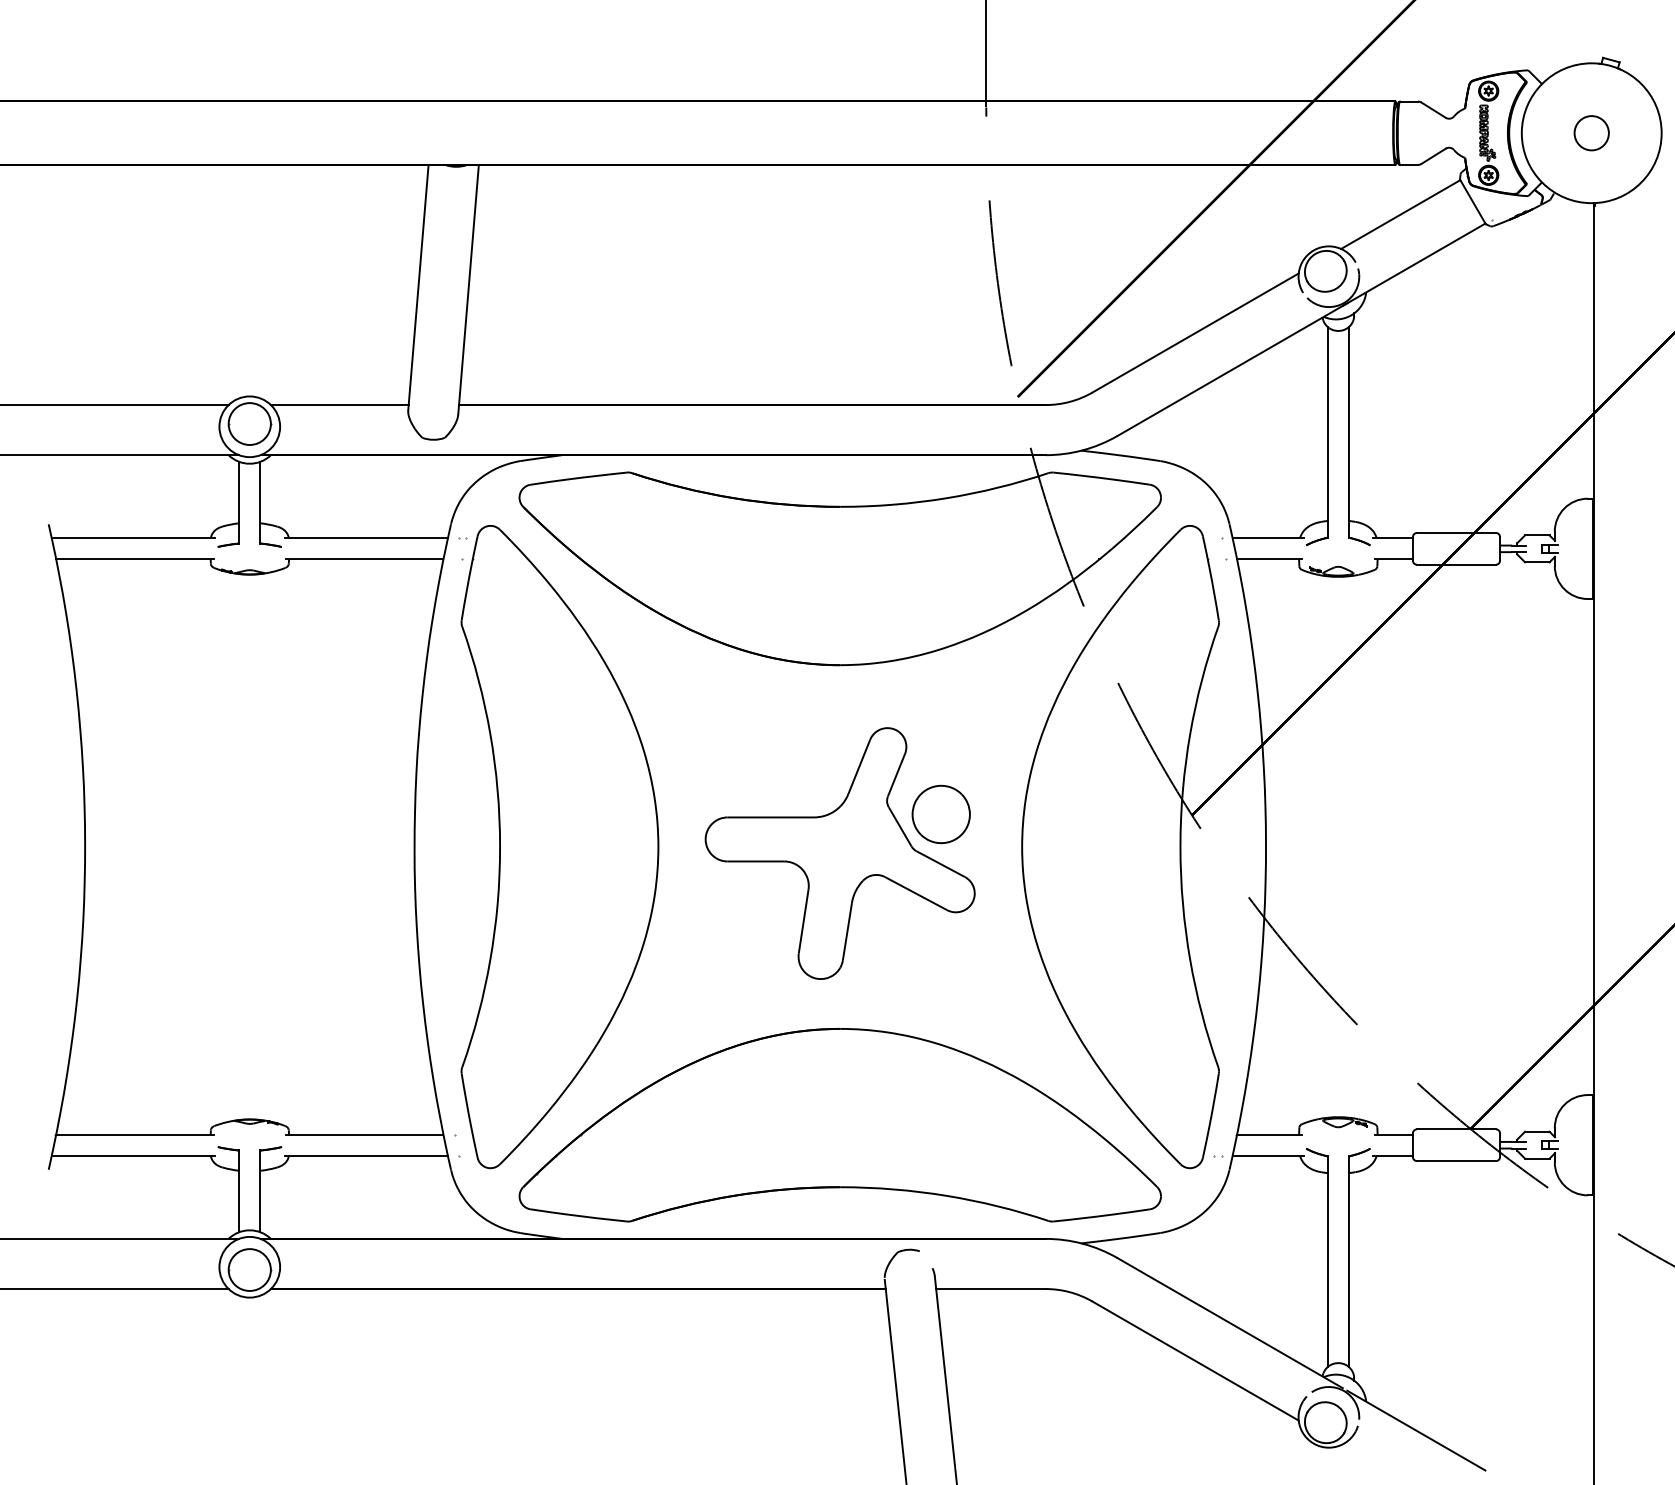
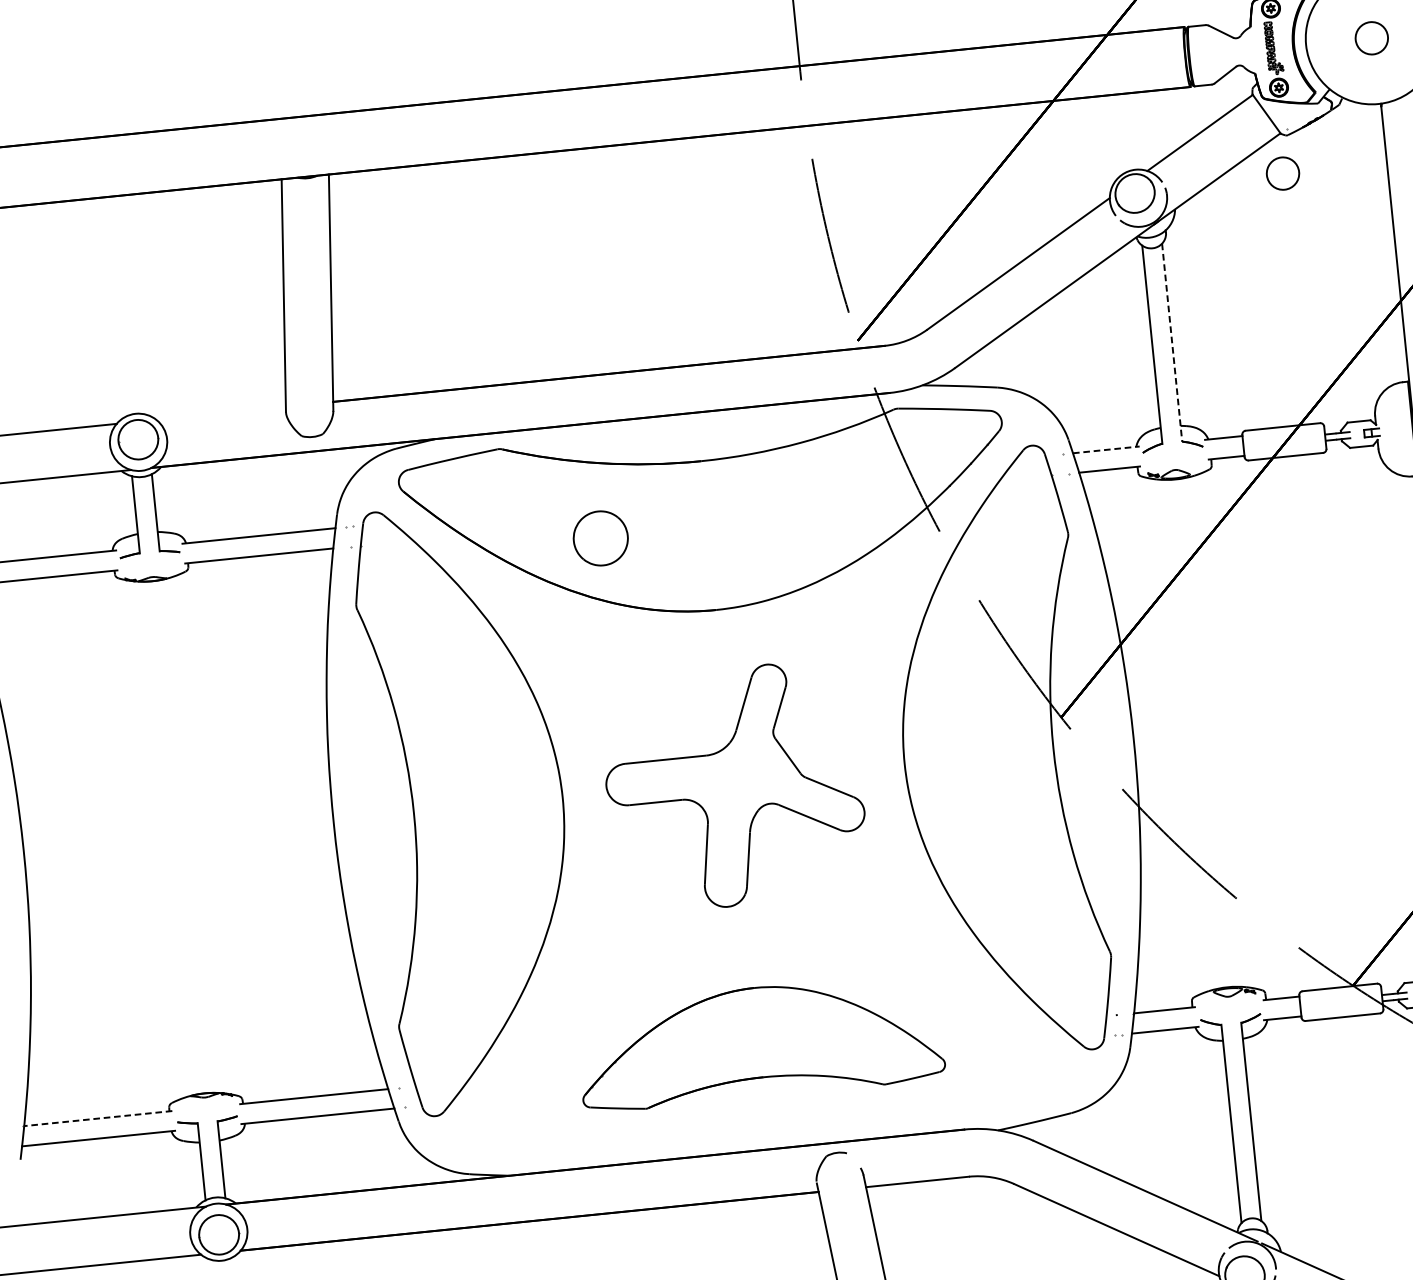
circle: (1483, 266) -> (1282, 173), added
line: (339, 405) -> (220, 413), removed
line: (1348, 432) -> (1171, 342), solid -> dashed
line: (1268, 538) -> (1106, 450), solid -> dashed
part: (940, 813) -> (600, 537), moved
part: (839, 1124) -> (759, 1041), size x0.6
line: (135, 1134) -> (98, 1118), solid -> dashed

